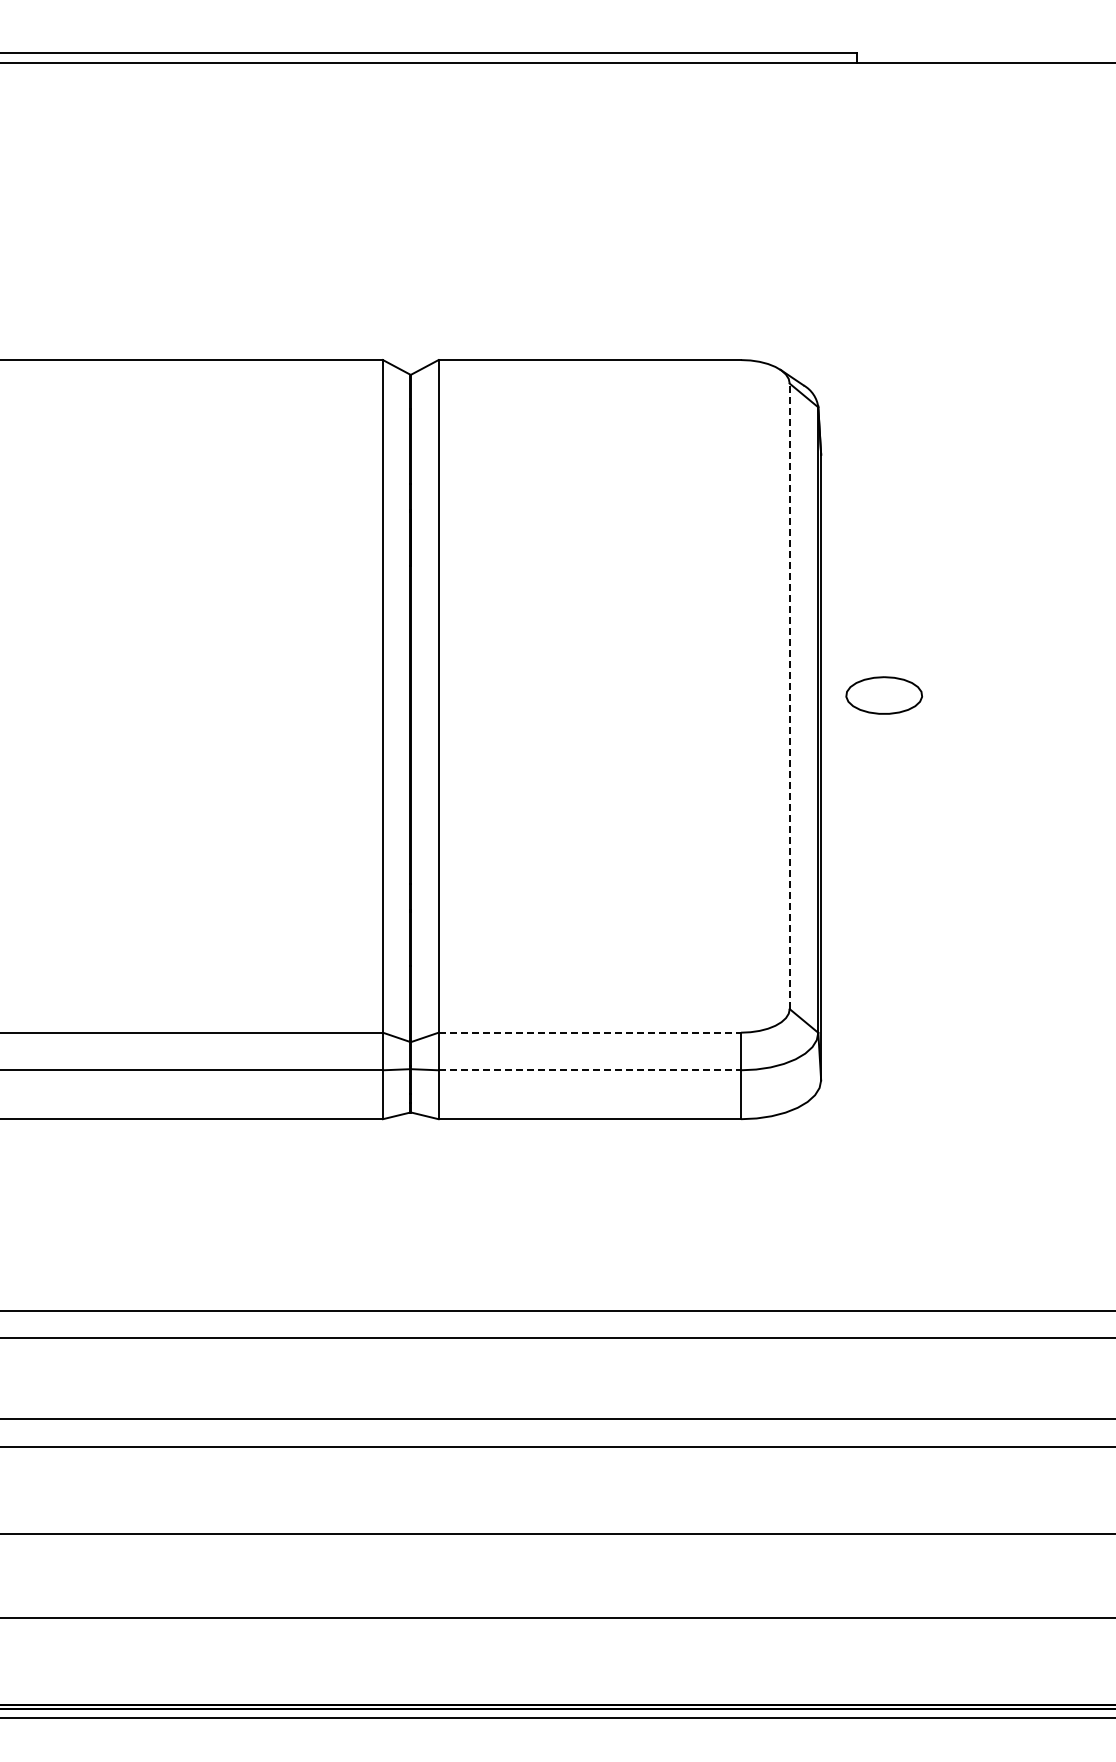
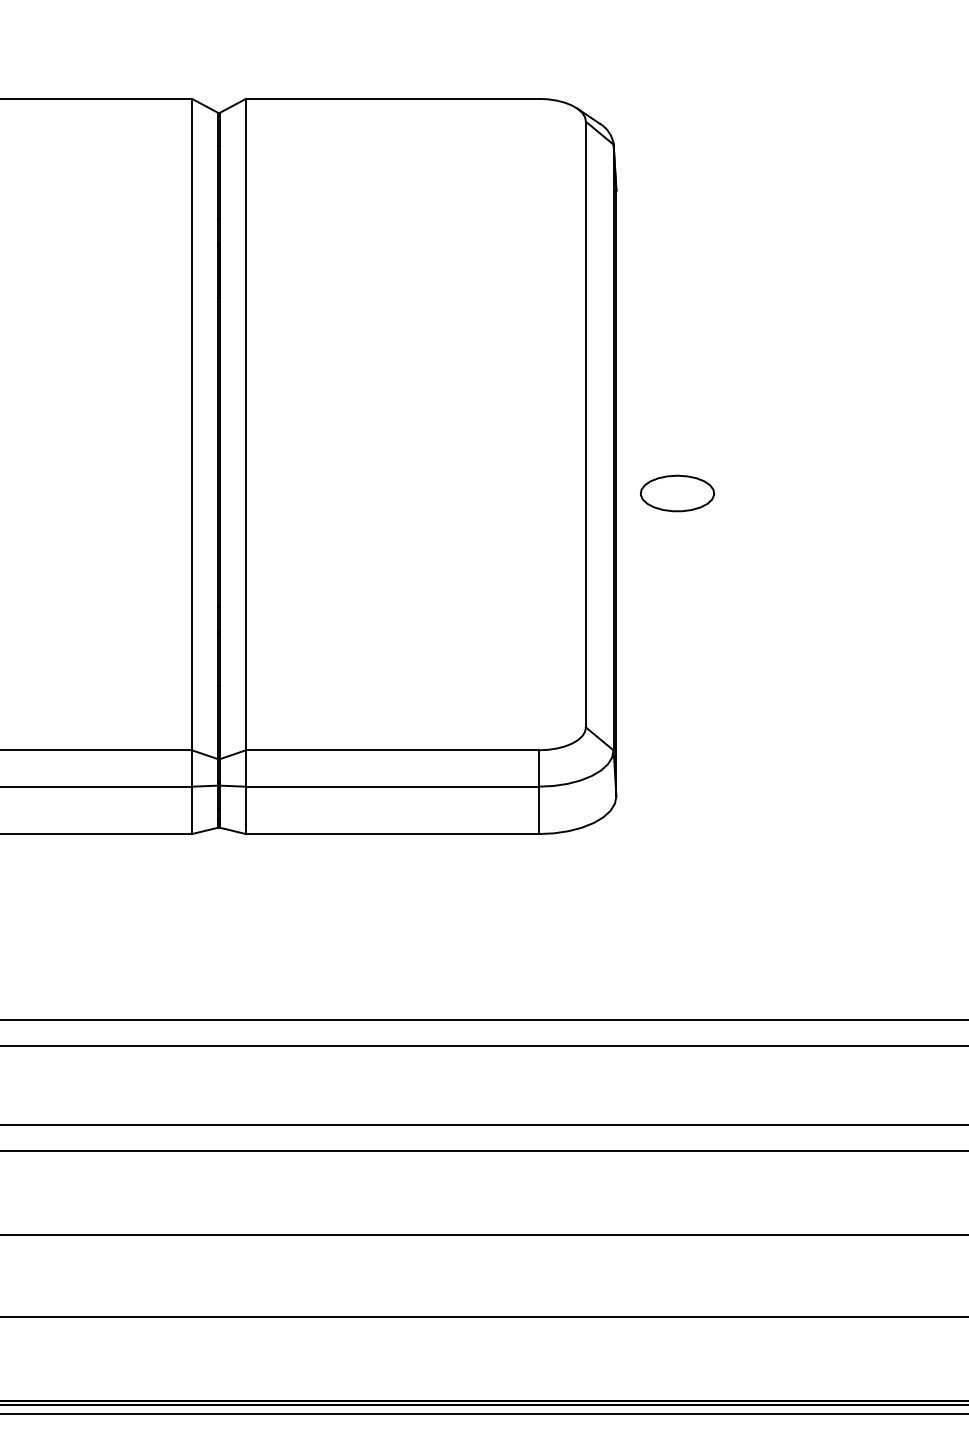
part: (883, 695) -> (676, 493), moved
line: (789, 696) -> (585, 424), dashed -> solid
line: (590, 1032) -> (393, 750), dashed -> solid
line: (590, 1070) -> (393, 786), dashed -> solid

